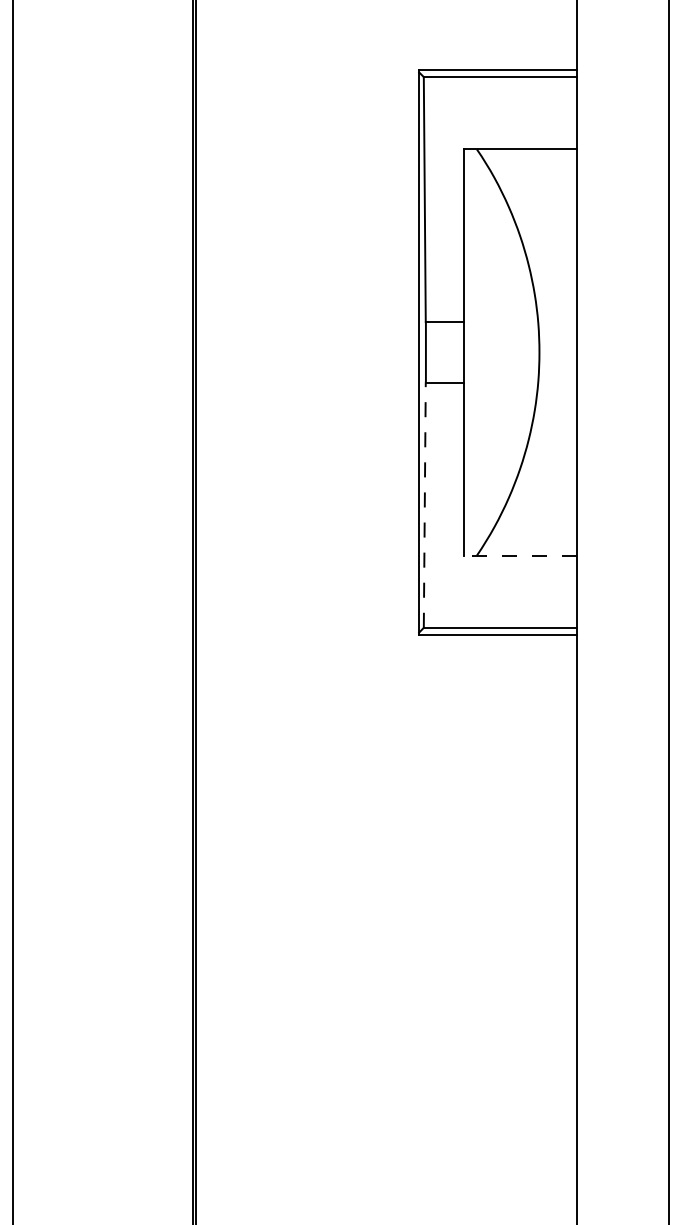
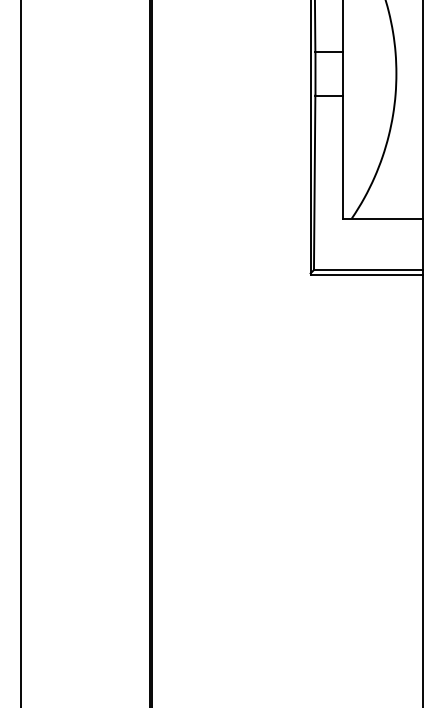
line: (424, 505) -> (314, 182), dashed -> solid
line: (520, 555) -> (382, 218), dashed -> solid

